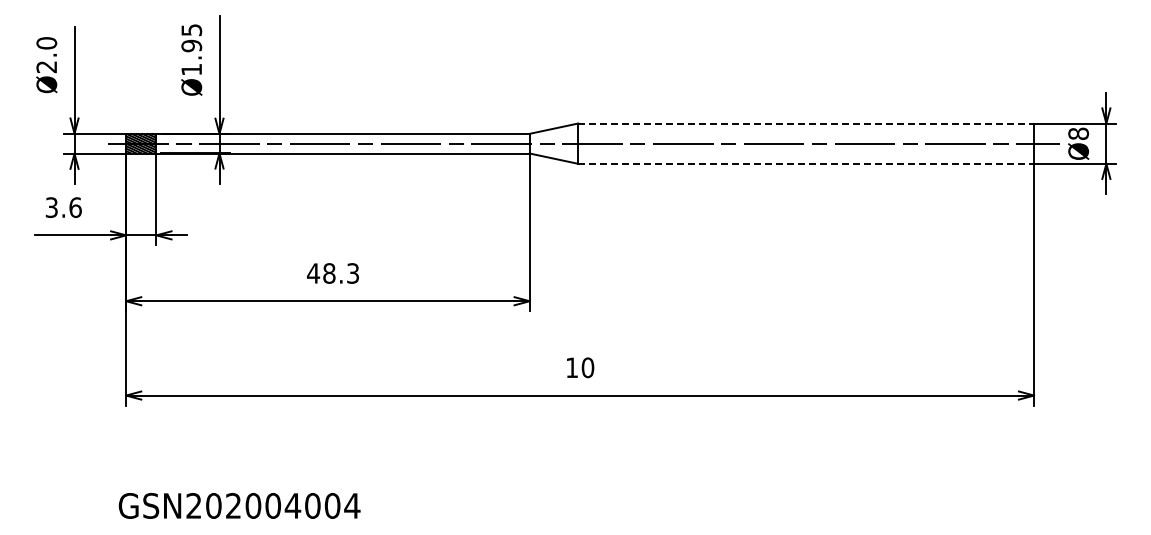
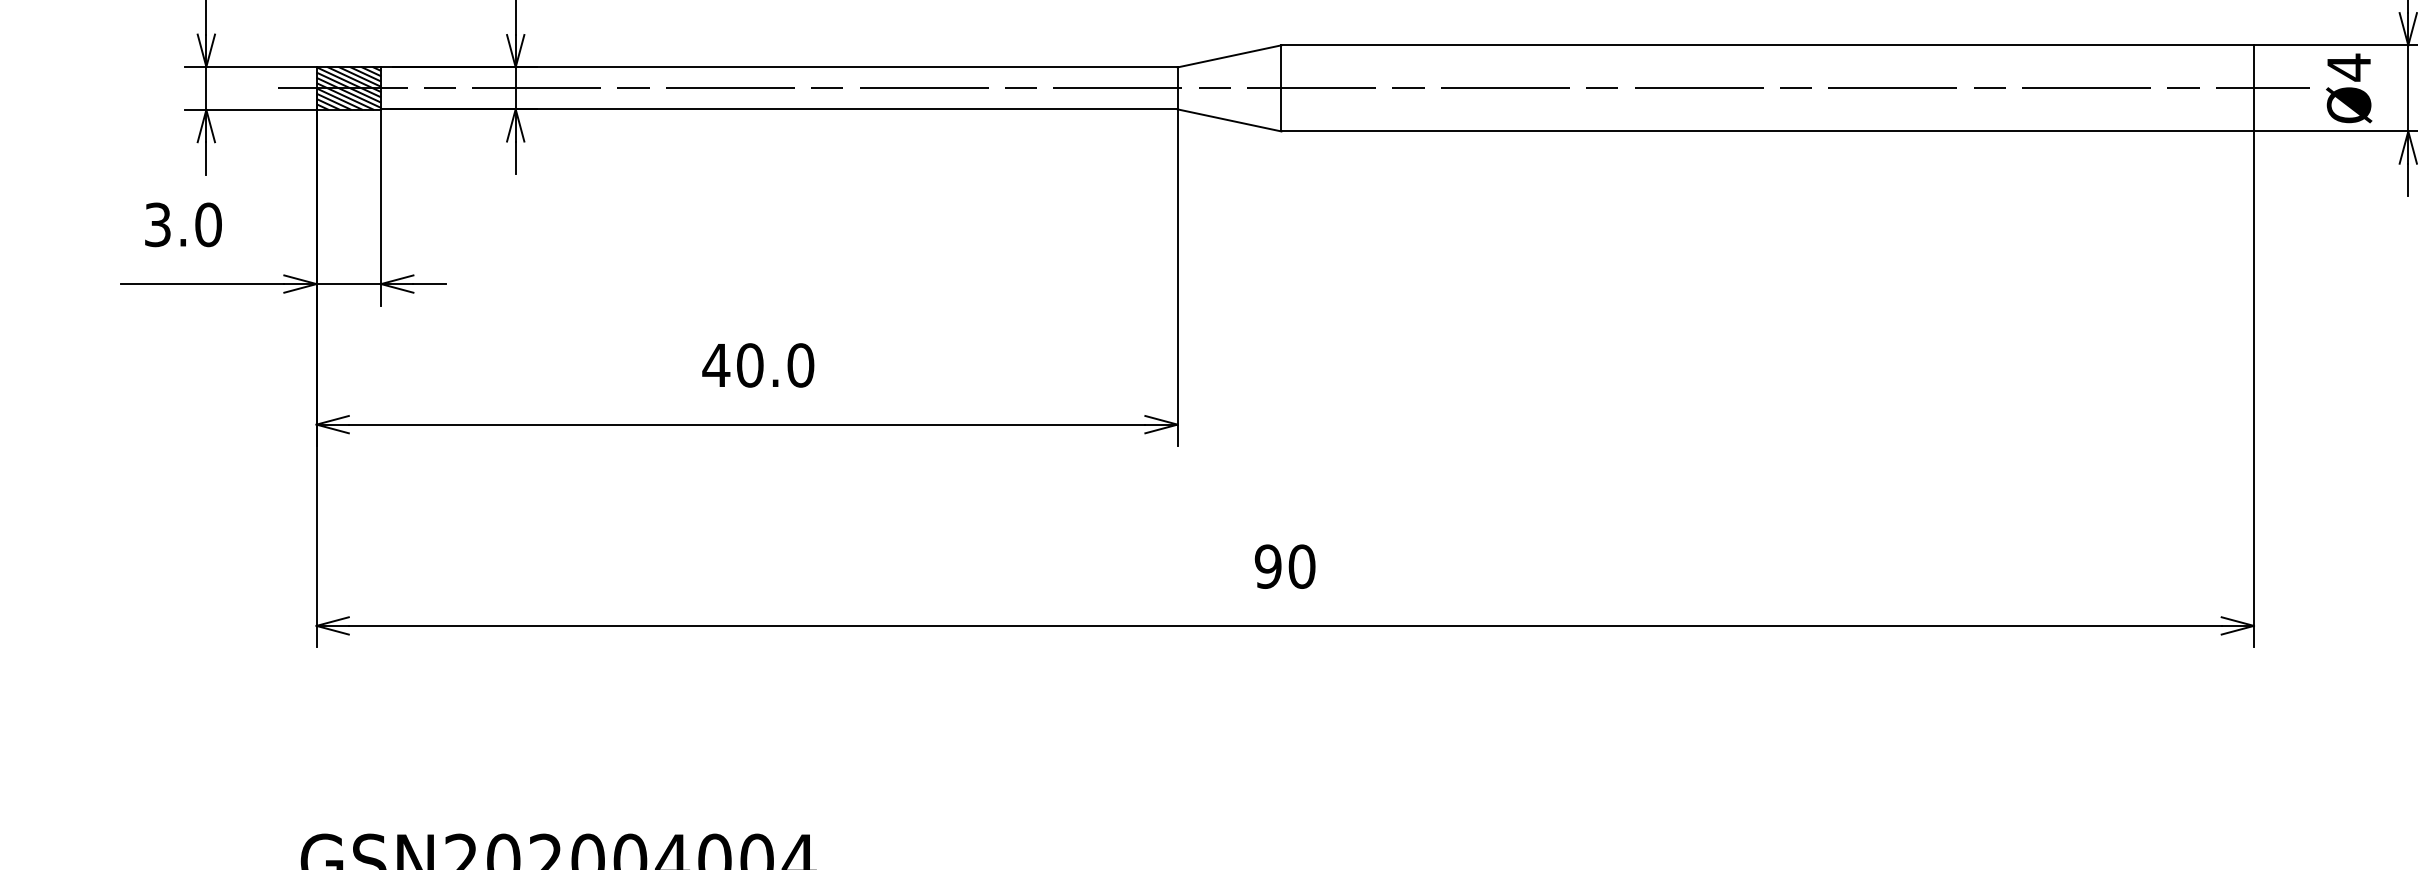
line: (806, 123) -> (1768, 45), dashed -> solid
text: (1078, 133) -> (2348, 66), Ø8 -> Ø4
line: (806, 163) -> (1768, 130), dashed -> solid
text: (75, 207) -> (208, 224), 3.6 -> 3.0
text: (341, 273) -> (776, 365), 48.3 -> 40.0
text: (571, 367) -> (1266, 566), 10 -> 90

